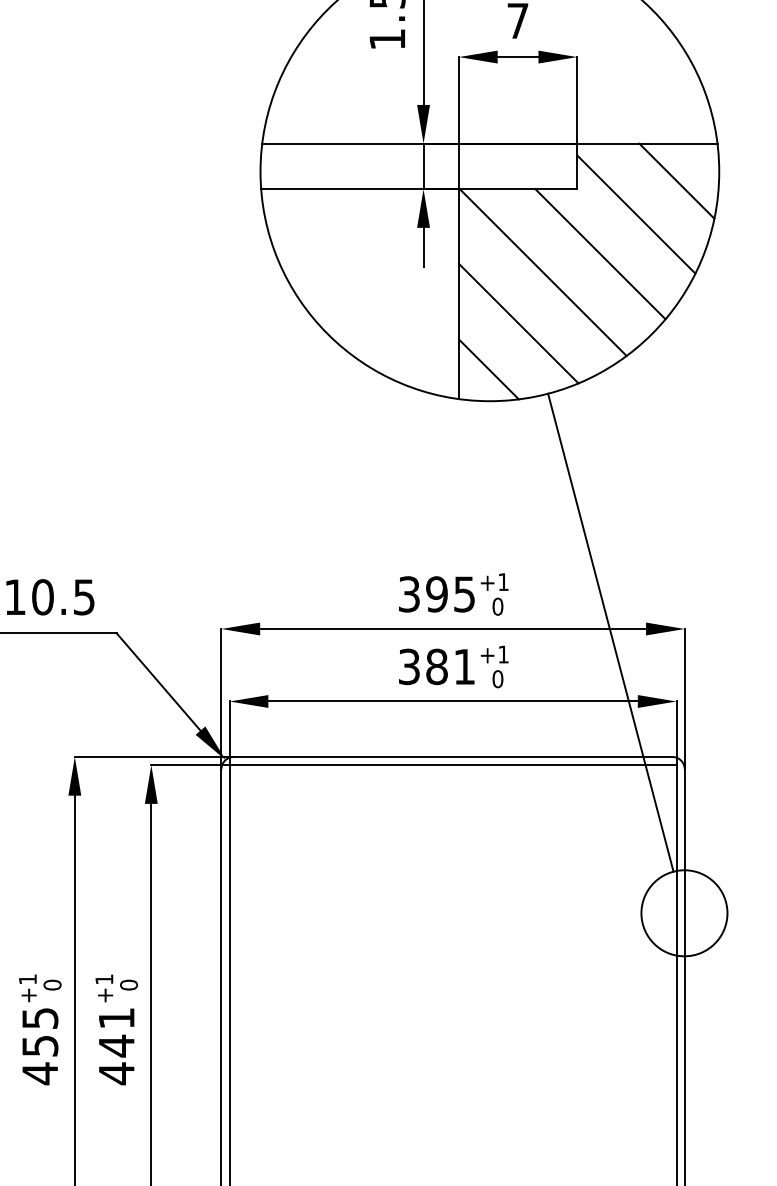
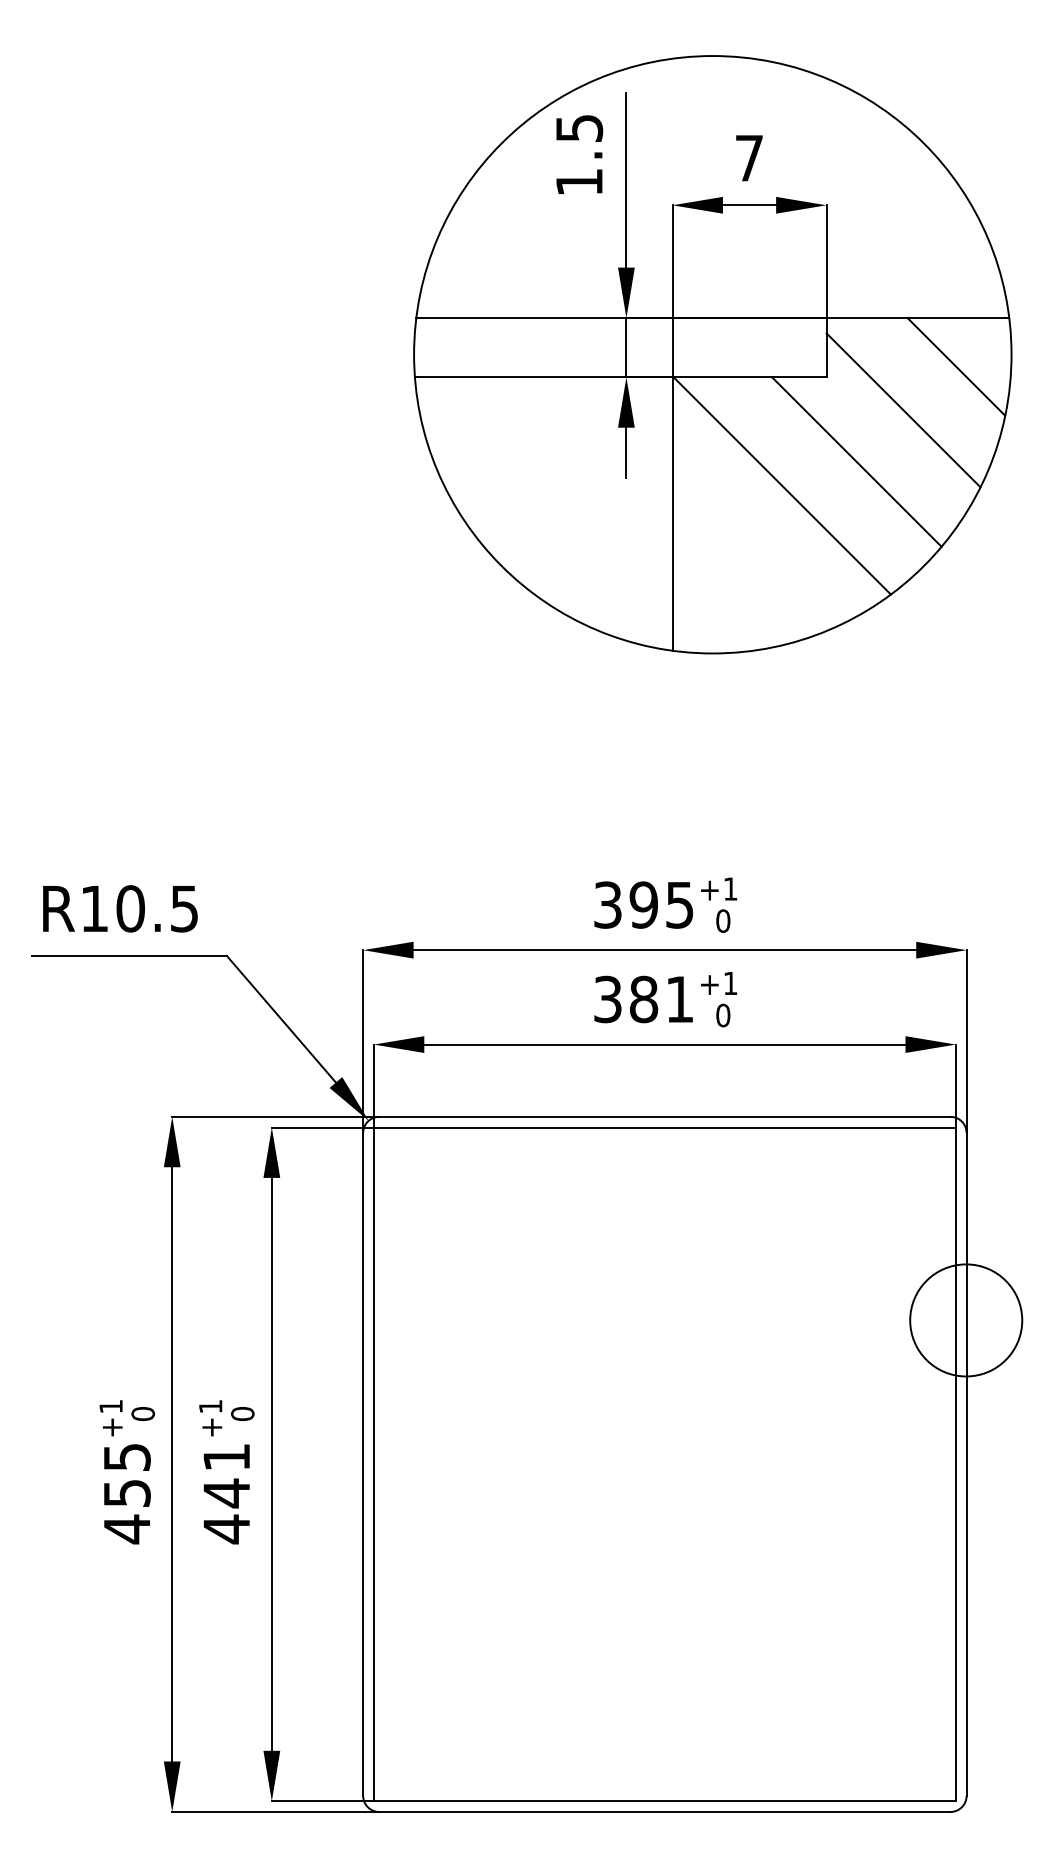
line: (518, 323) -> (750, 552), removed
line: (488, 369) -> (711, 612), removed
line: (610, 632) -> (870, 954), removed

